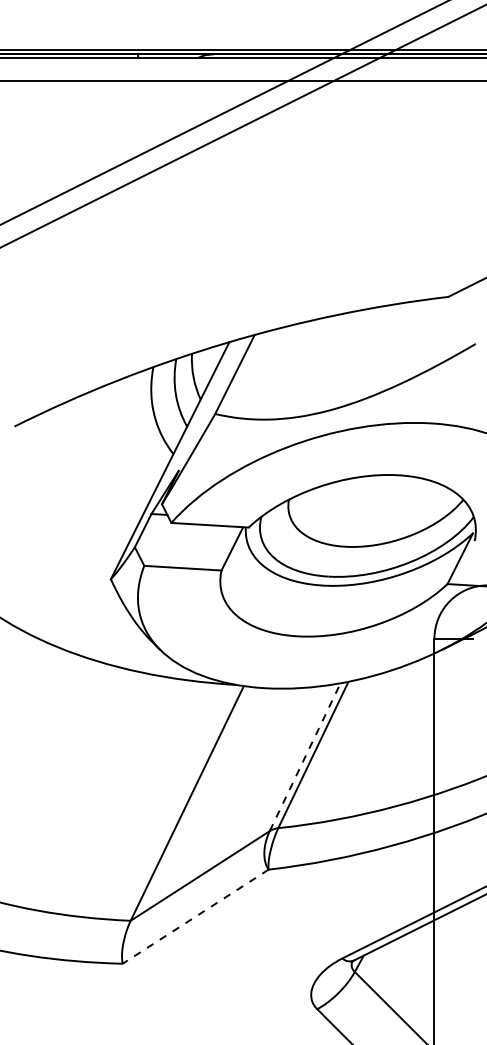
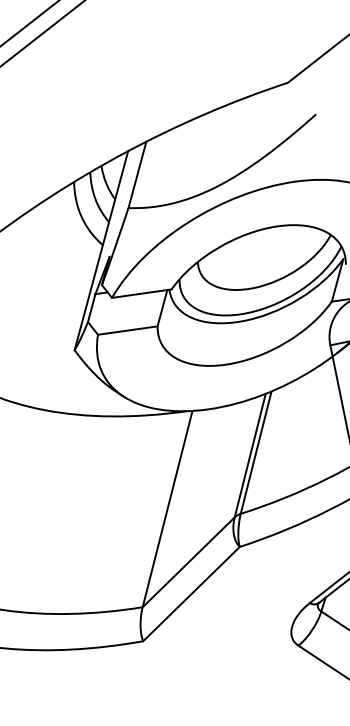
line: (305, 757) -> (250, 455), dashed -> solid
line: (195, 916) -> (191, 593), dashed -> solid

